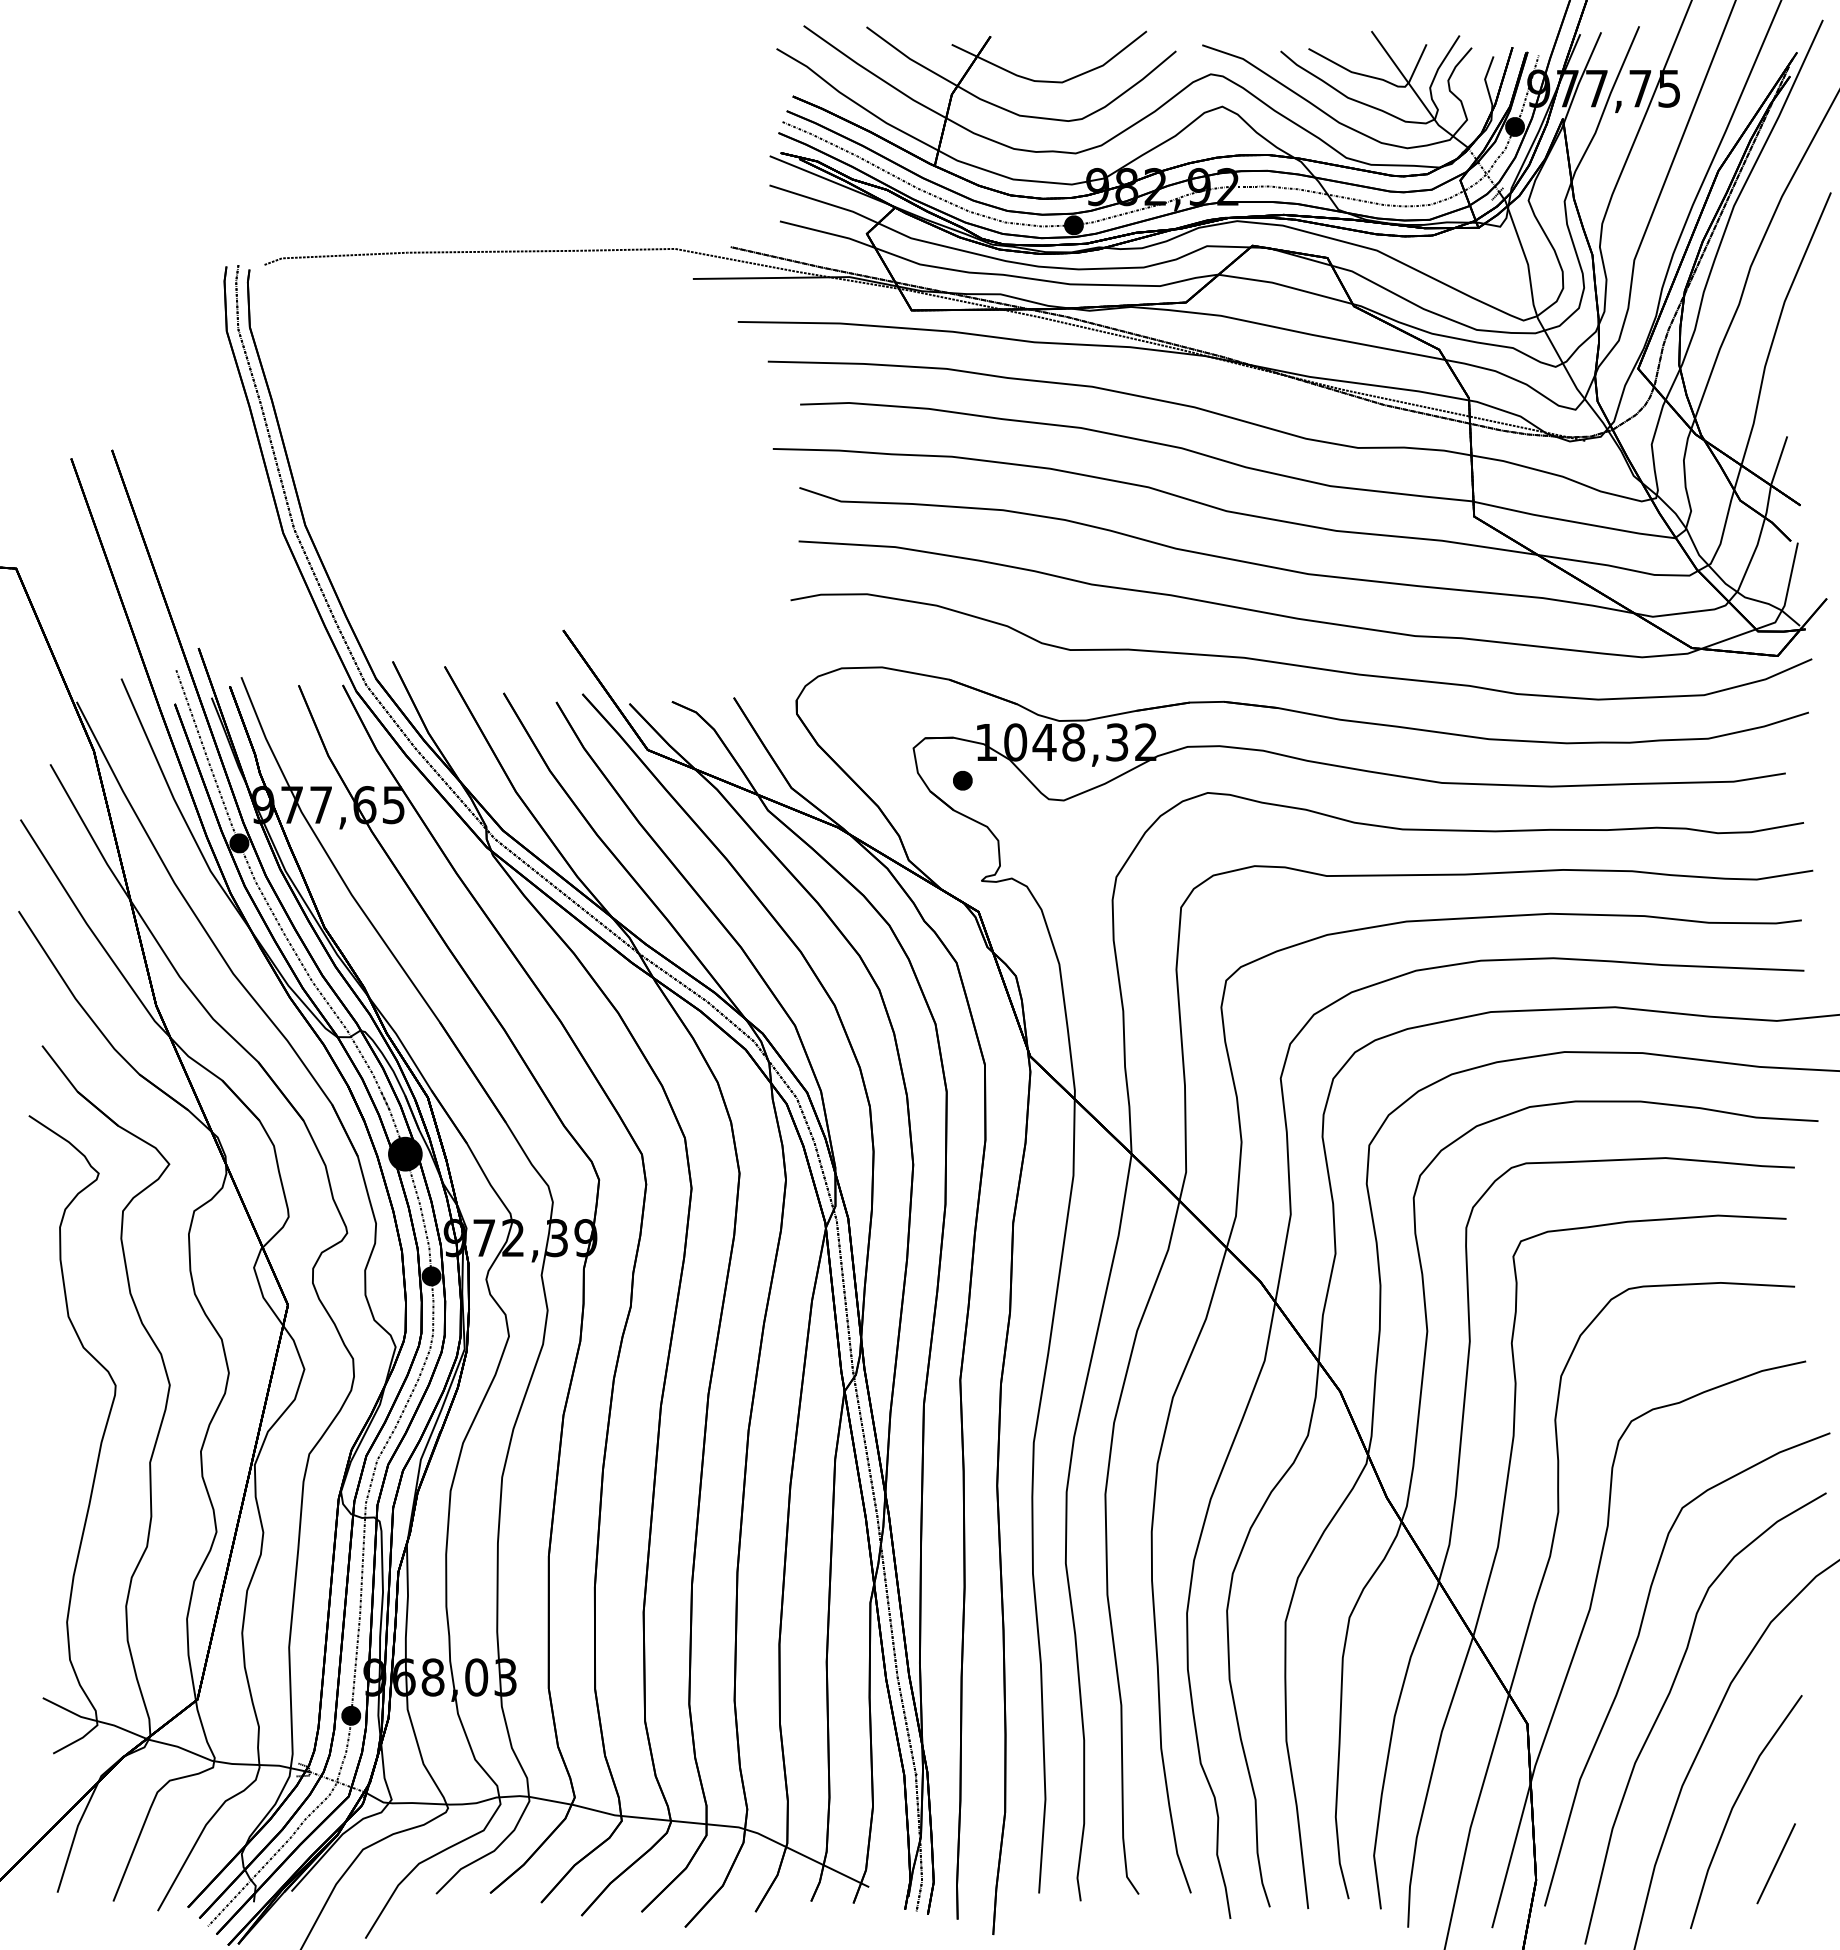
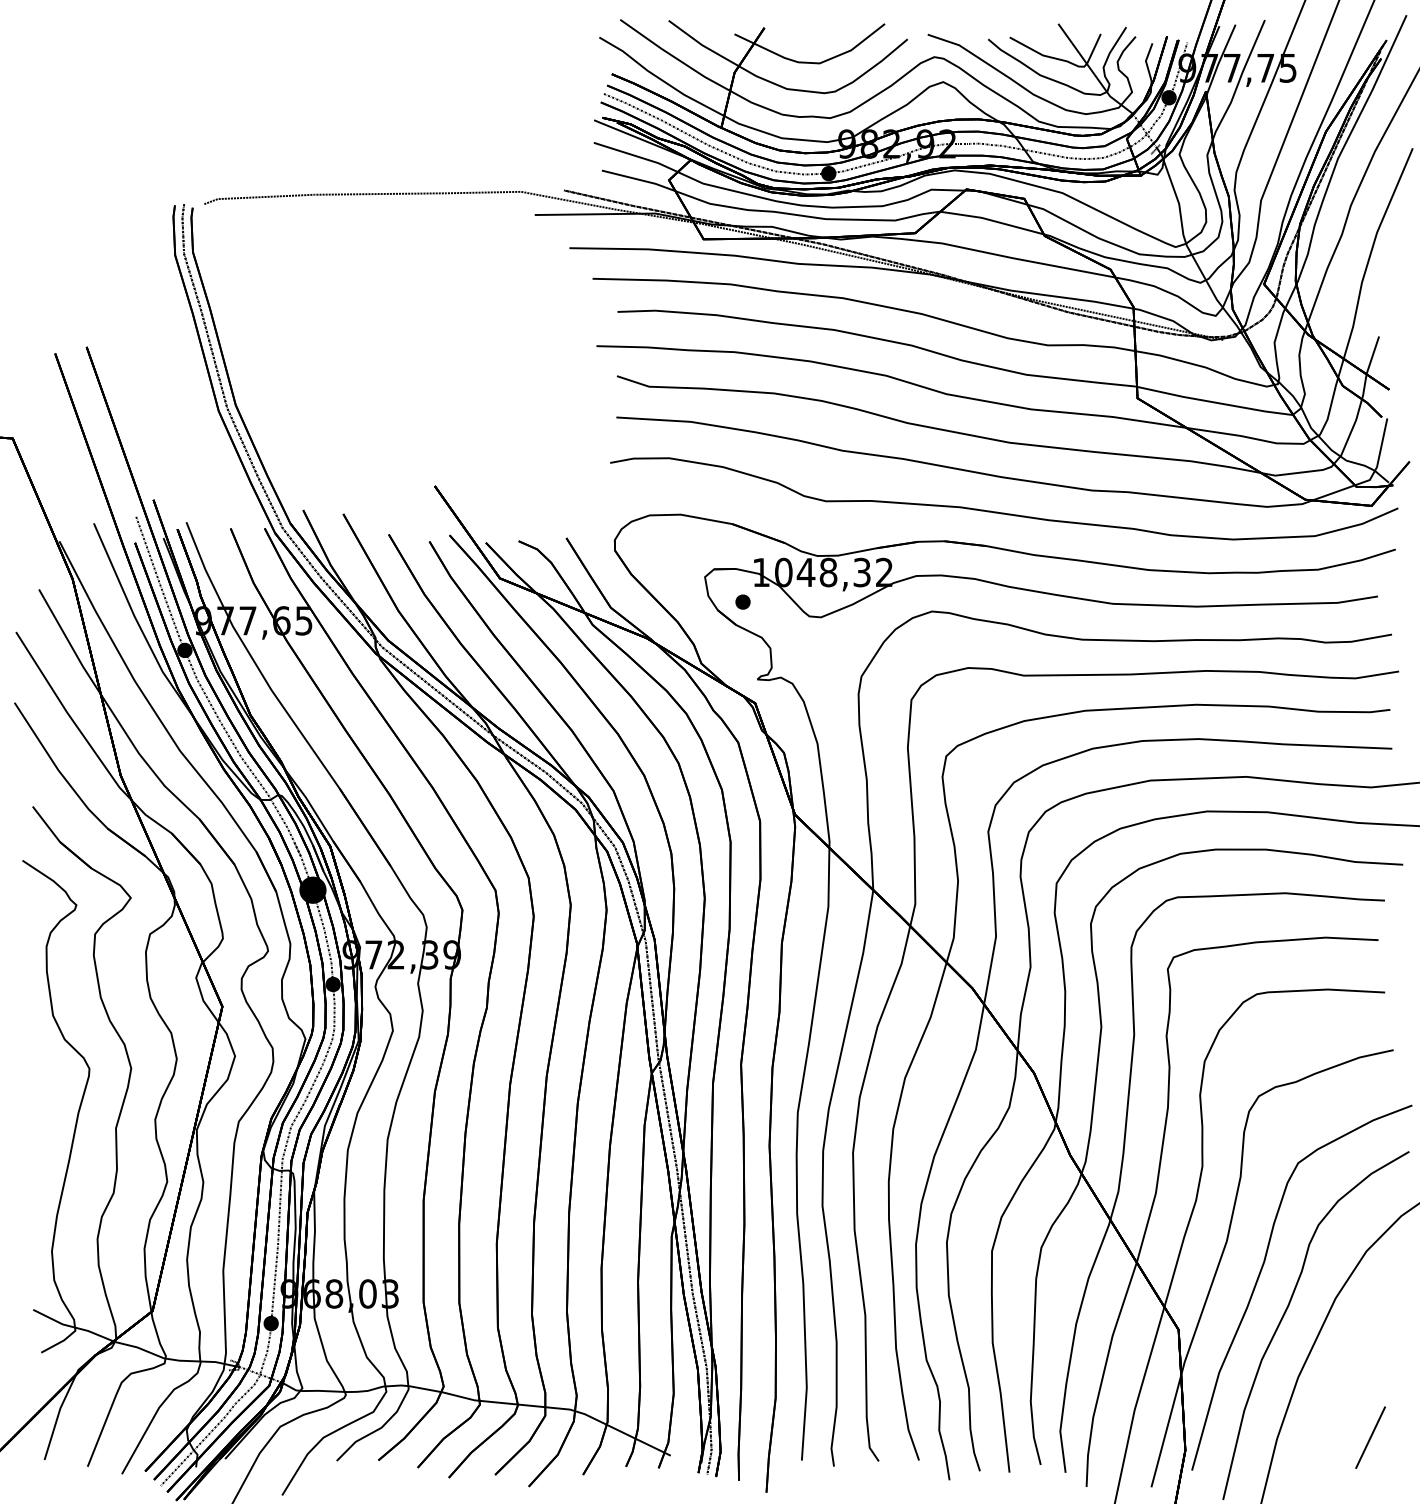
line: (1734, 1806) -> (1338, 1393), removed

